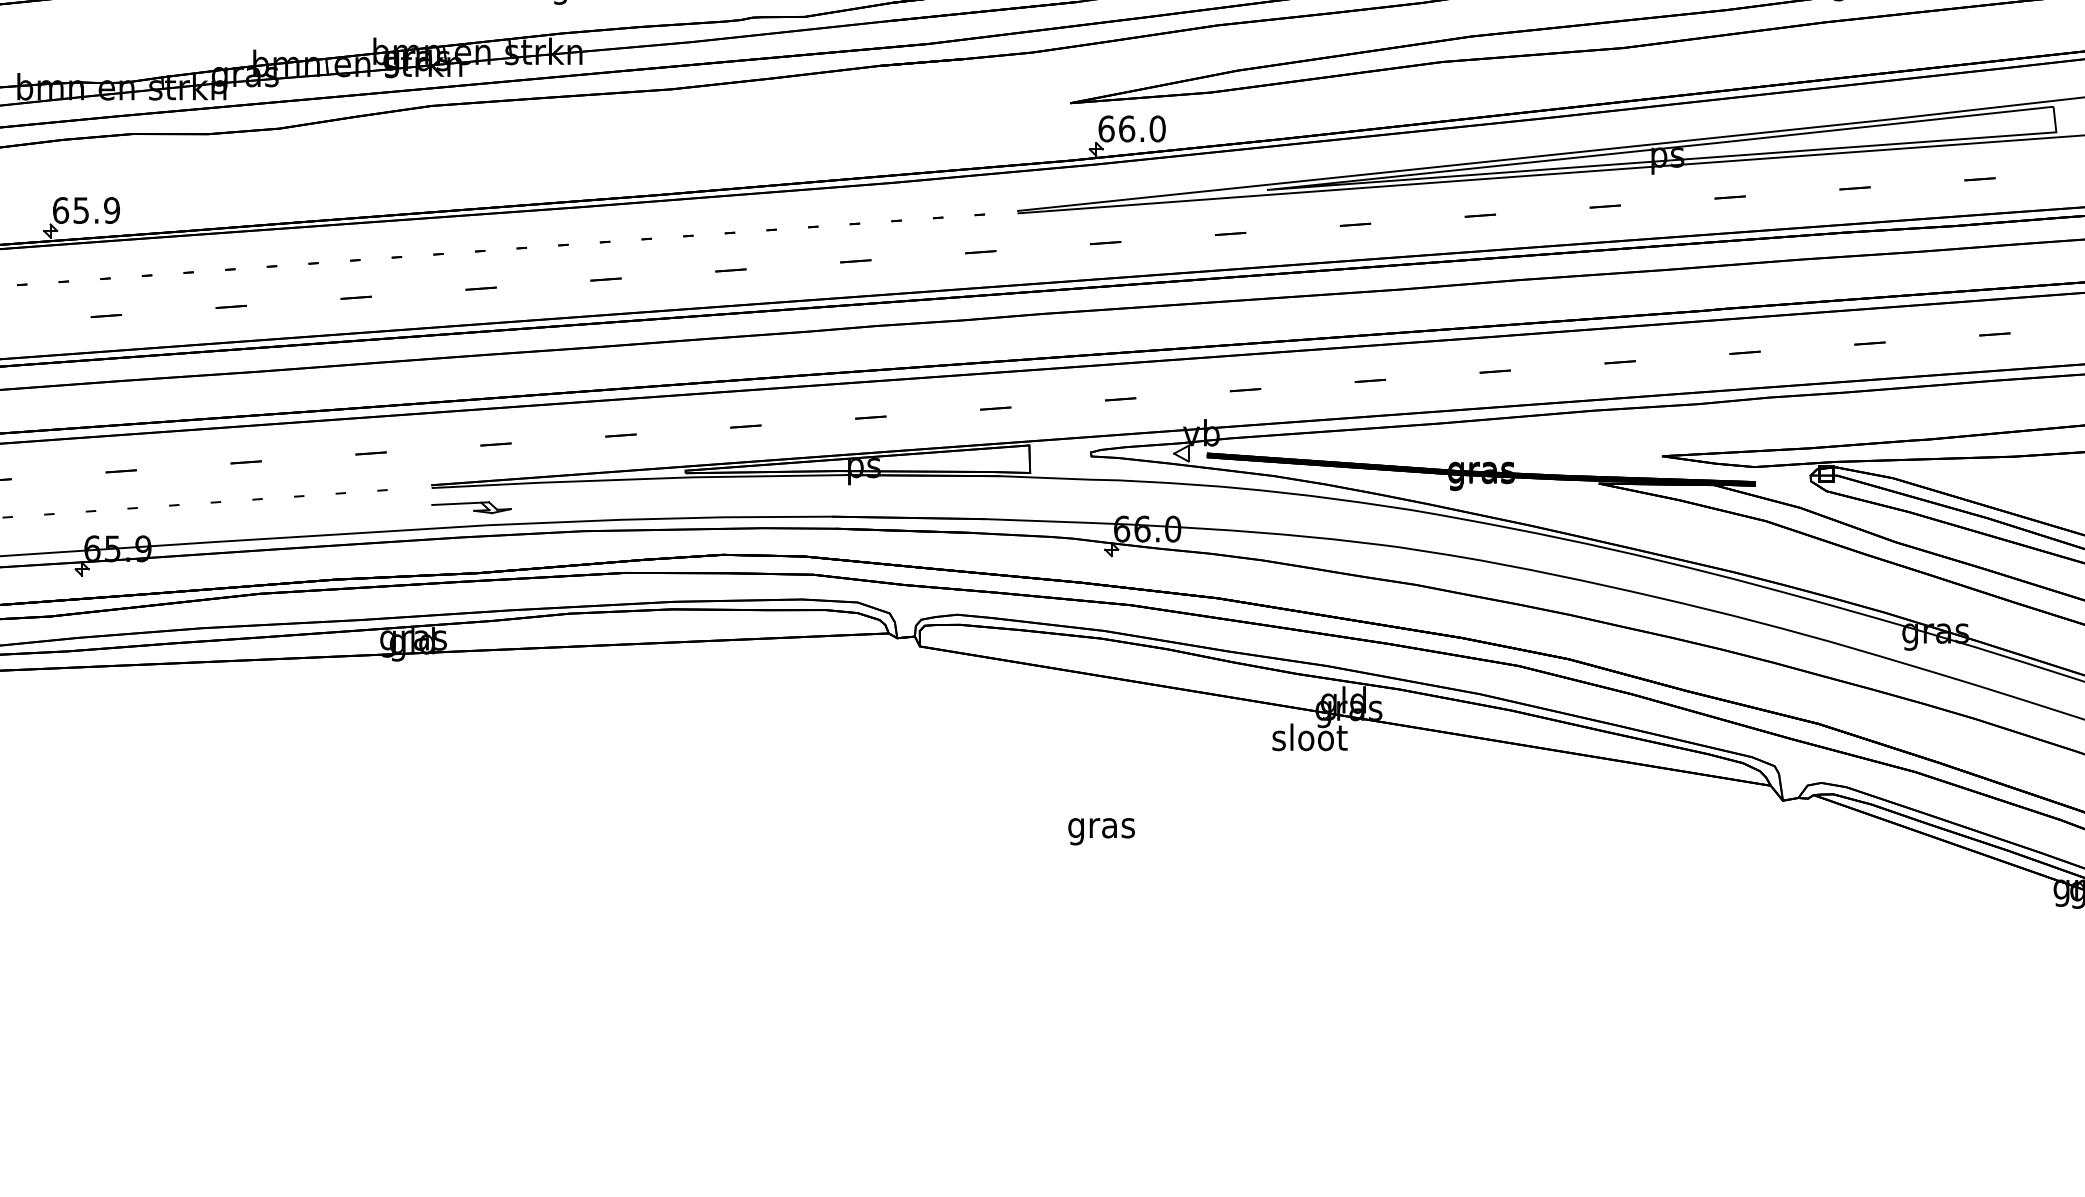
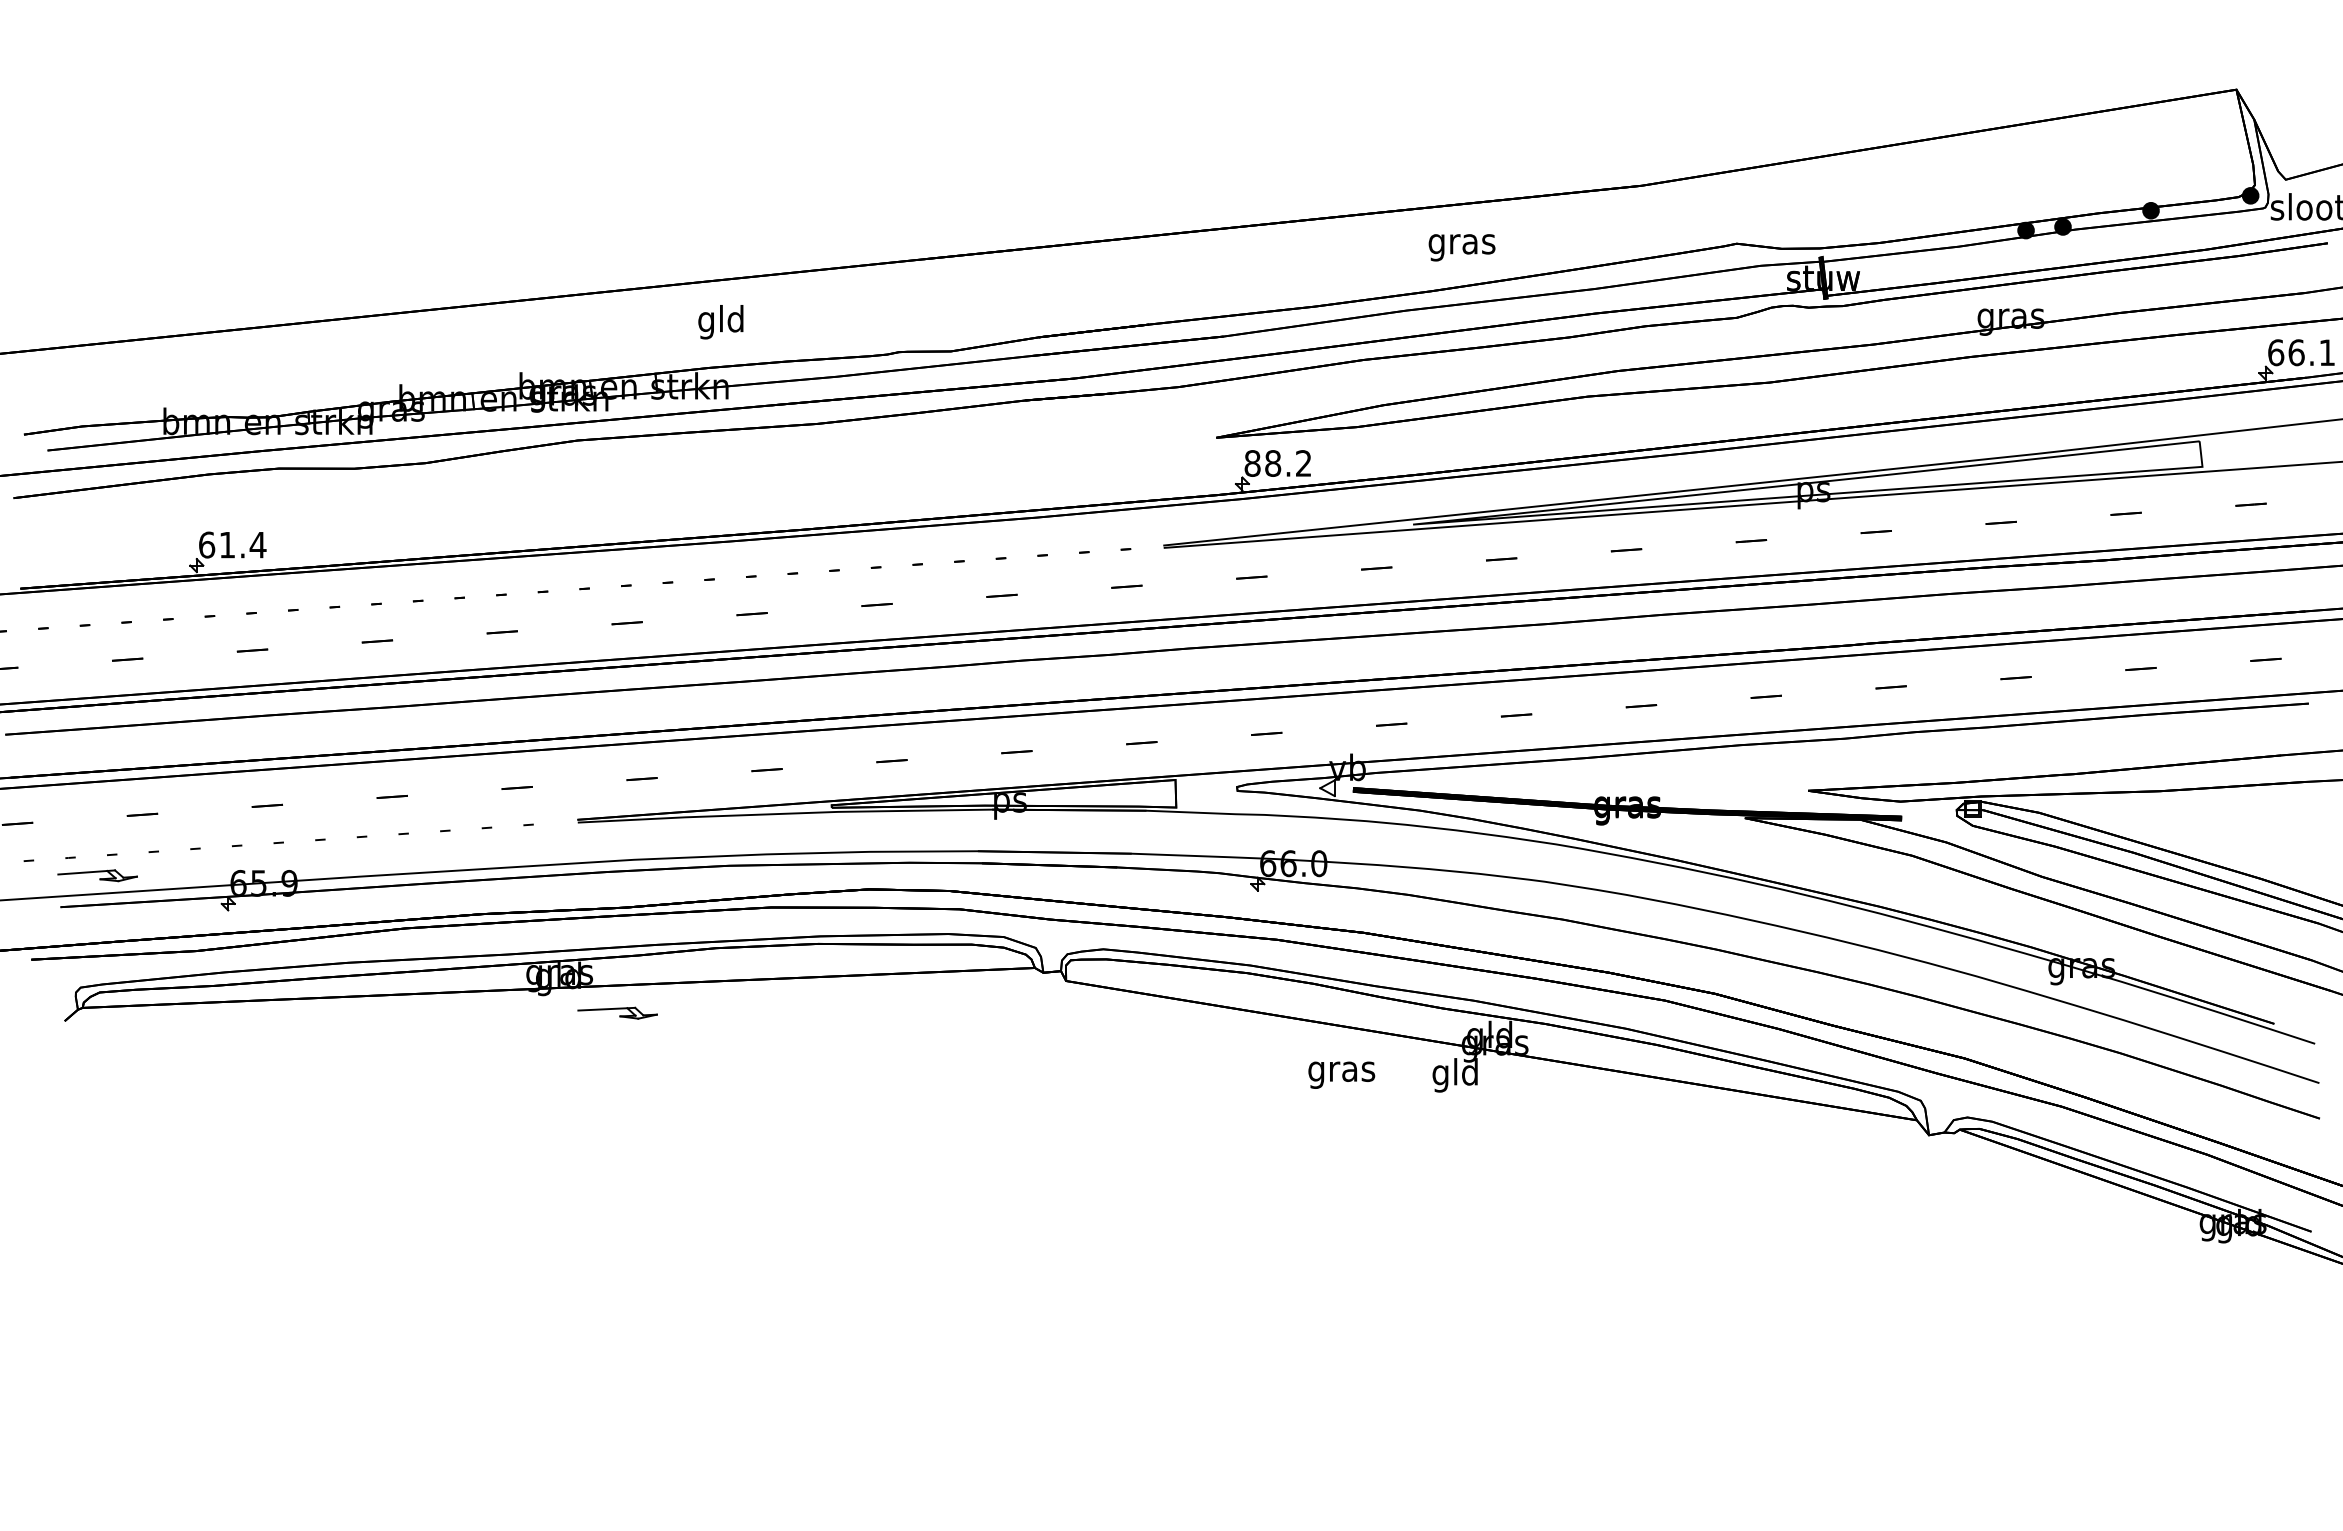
text: (1131, 128) -> (1277, 463), 66.0 -> 88.2
text: (96, 209) -> (242, 544), 65.9 -> 61.4
part: (471, 506) -> (617, 1012), moved
text: (1309, 740) -> (1455, 1075), sloot -> gld
text: (1101, 830) -> (1341, 1074), moved

